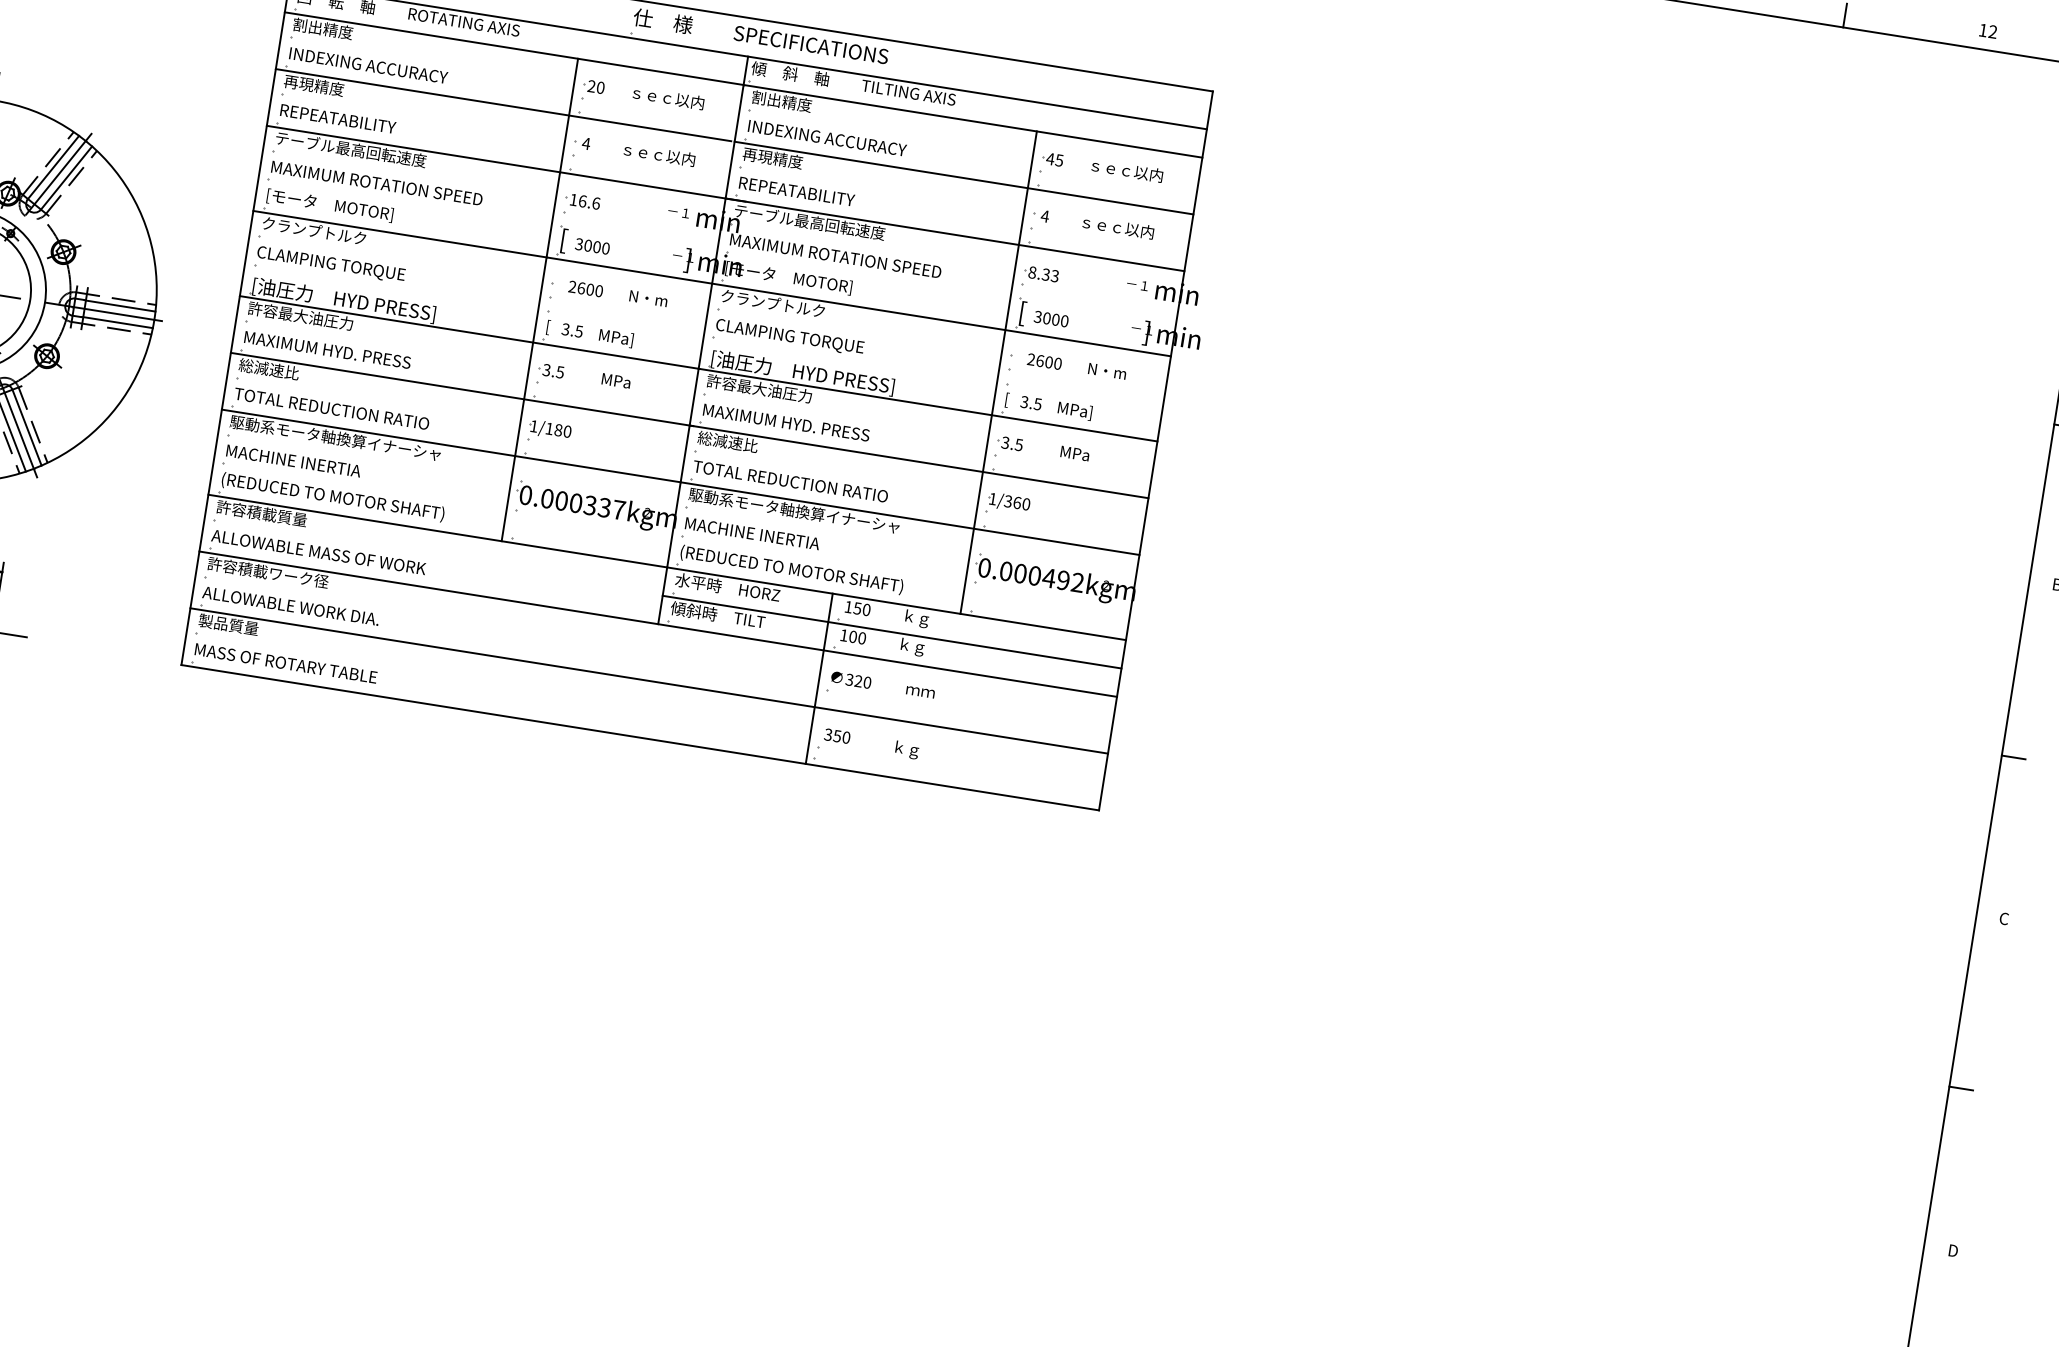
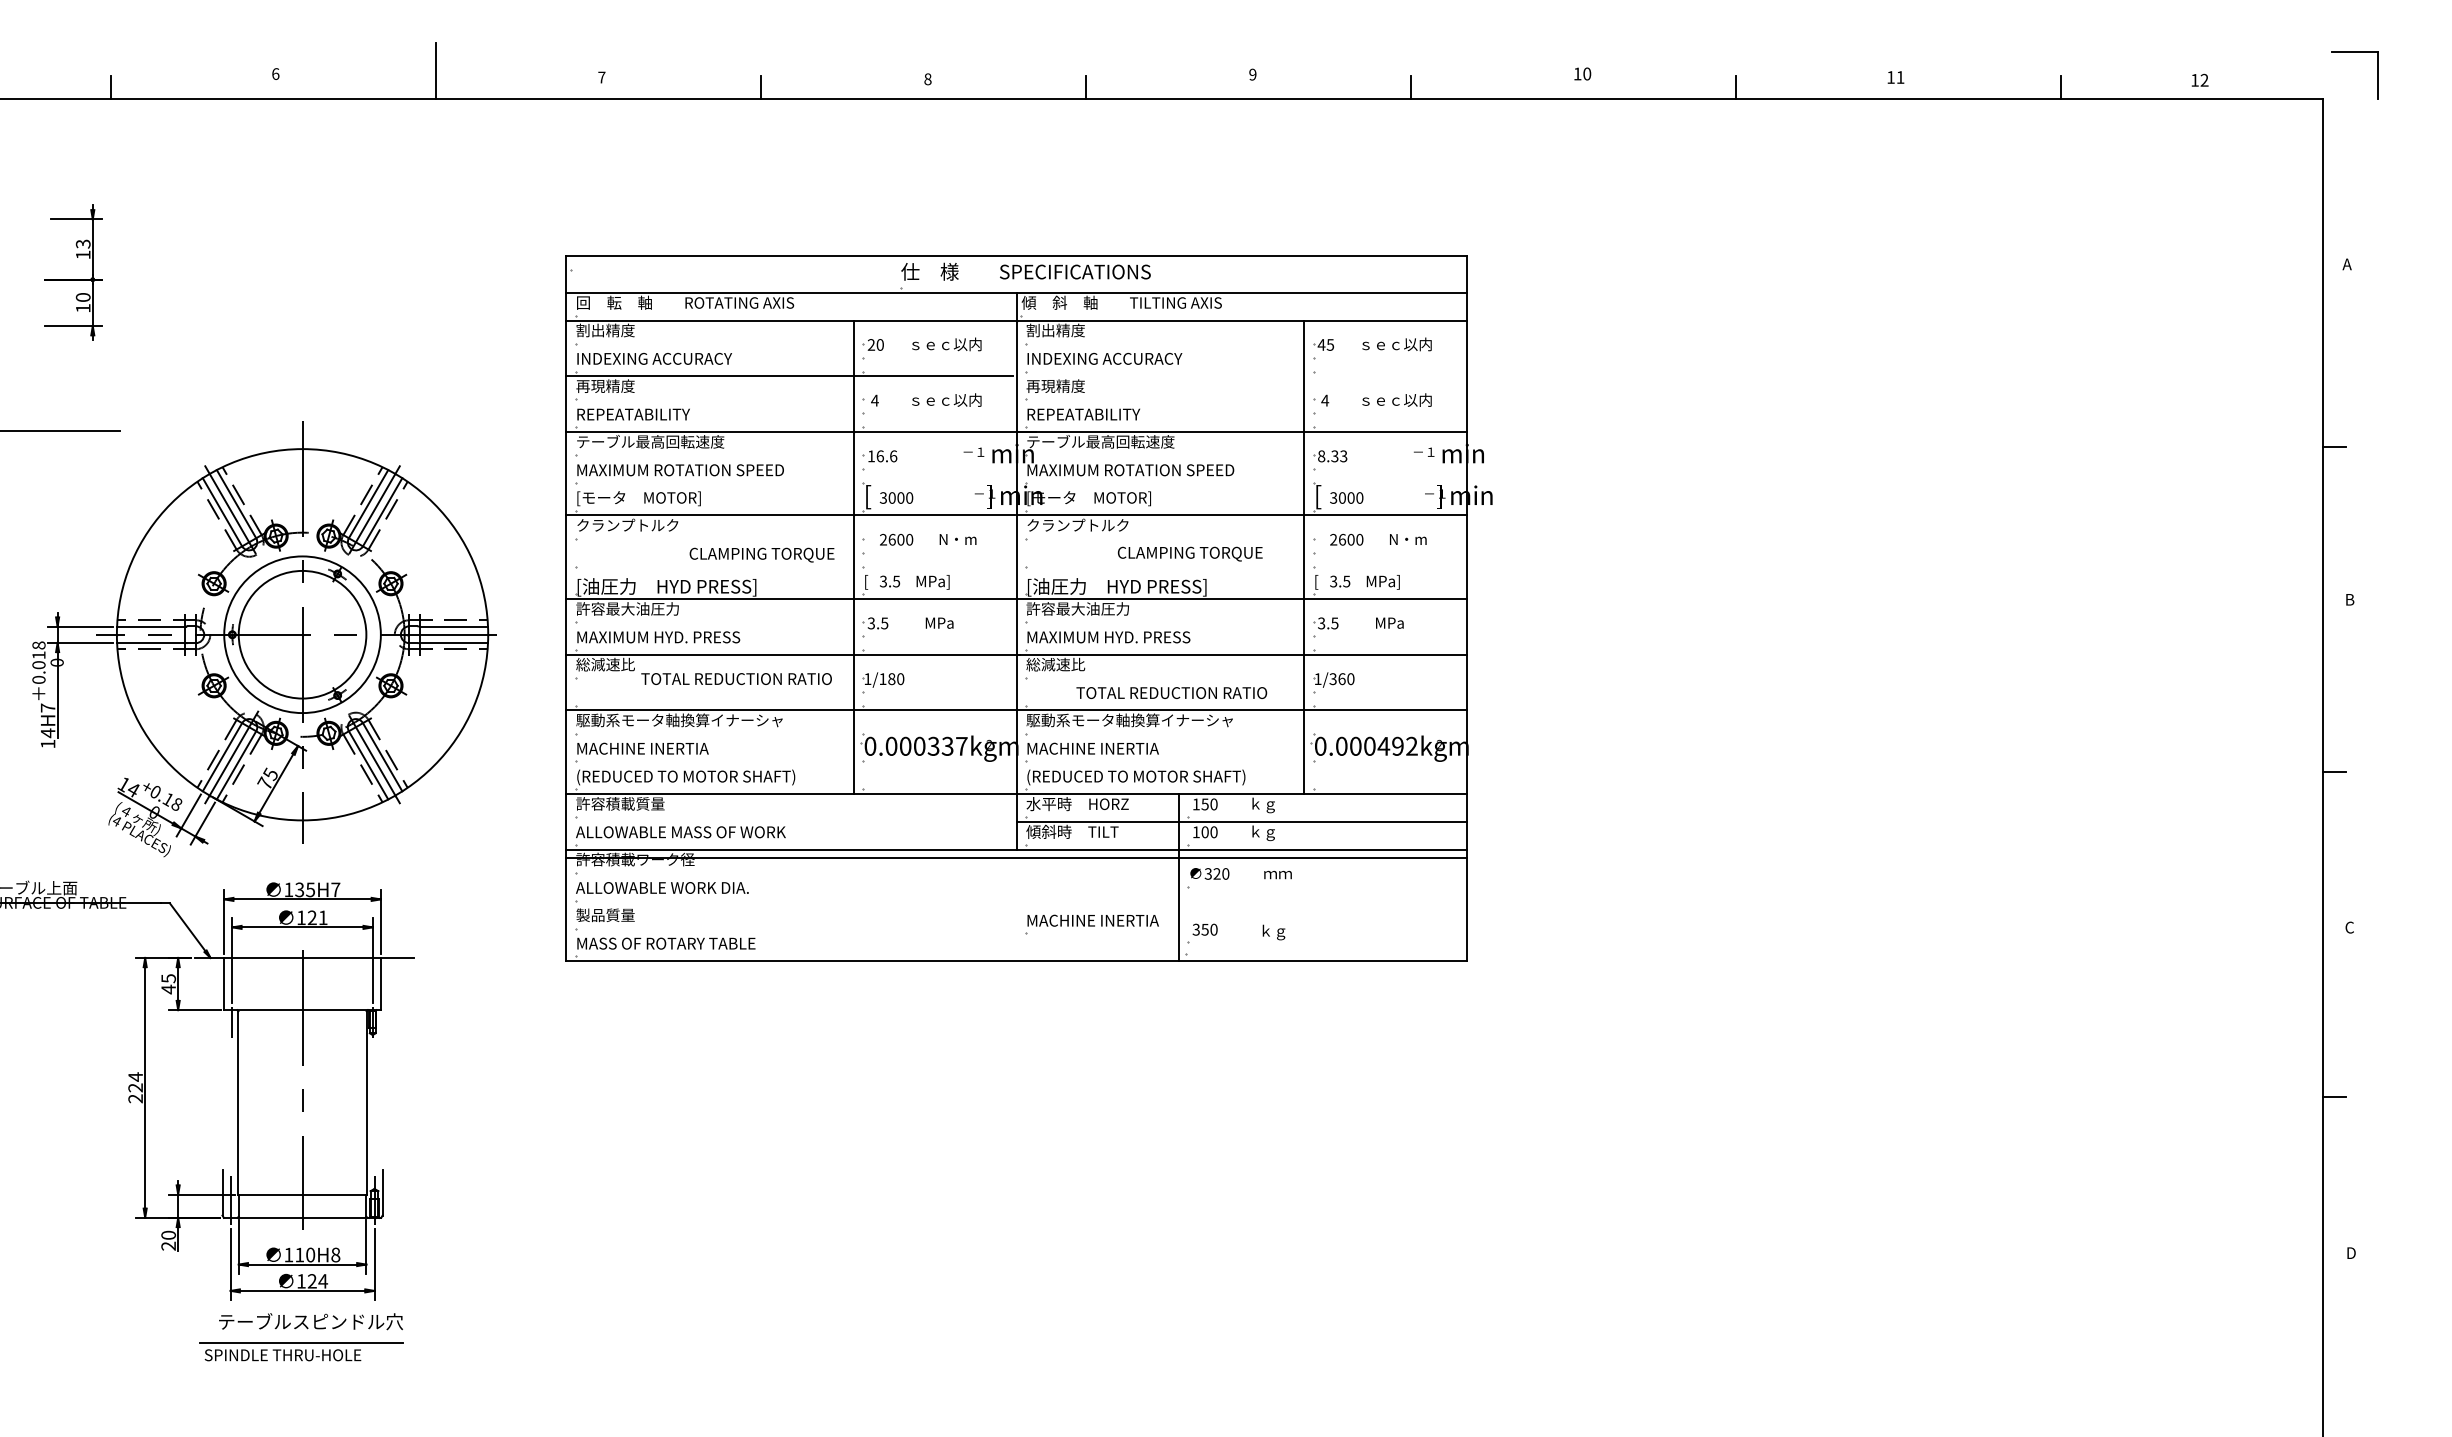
line: (963, 178) -> (1241, 376), removed
text: (330, 263) -> (761, 554), moved
text: (790, 336) -> (1190, 553), moved
text: (331, 408) -> (736, 678), moved
text: (790, 480) -> (1171, 692), moved
line: (649, 681) -> (1016, 858), moved
part: (722, 712) -> (1091, 924), added

